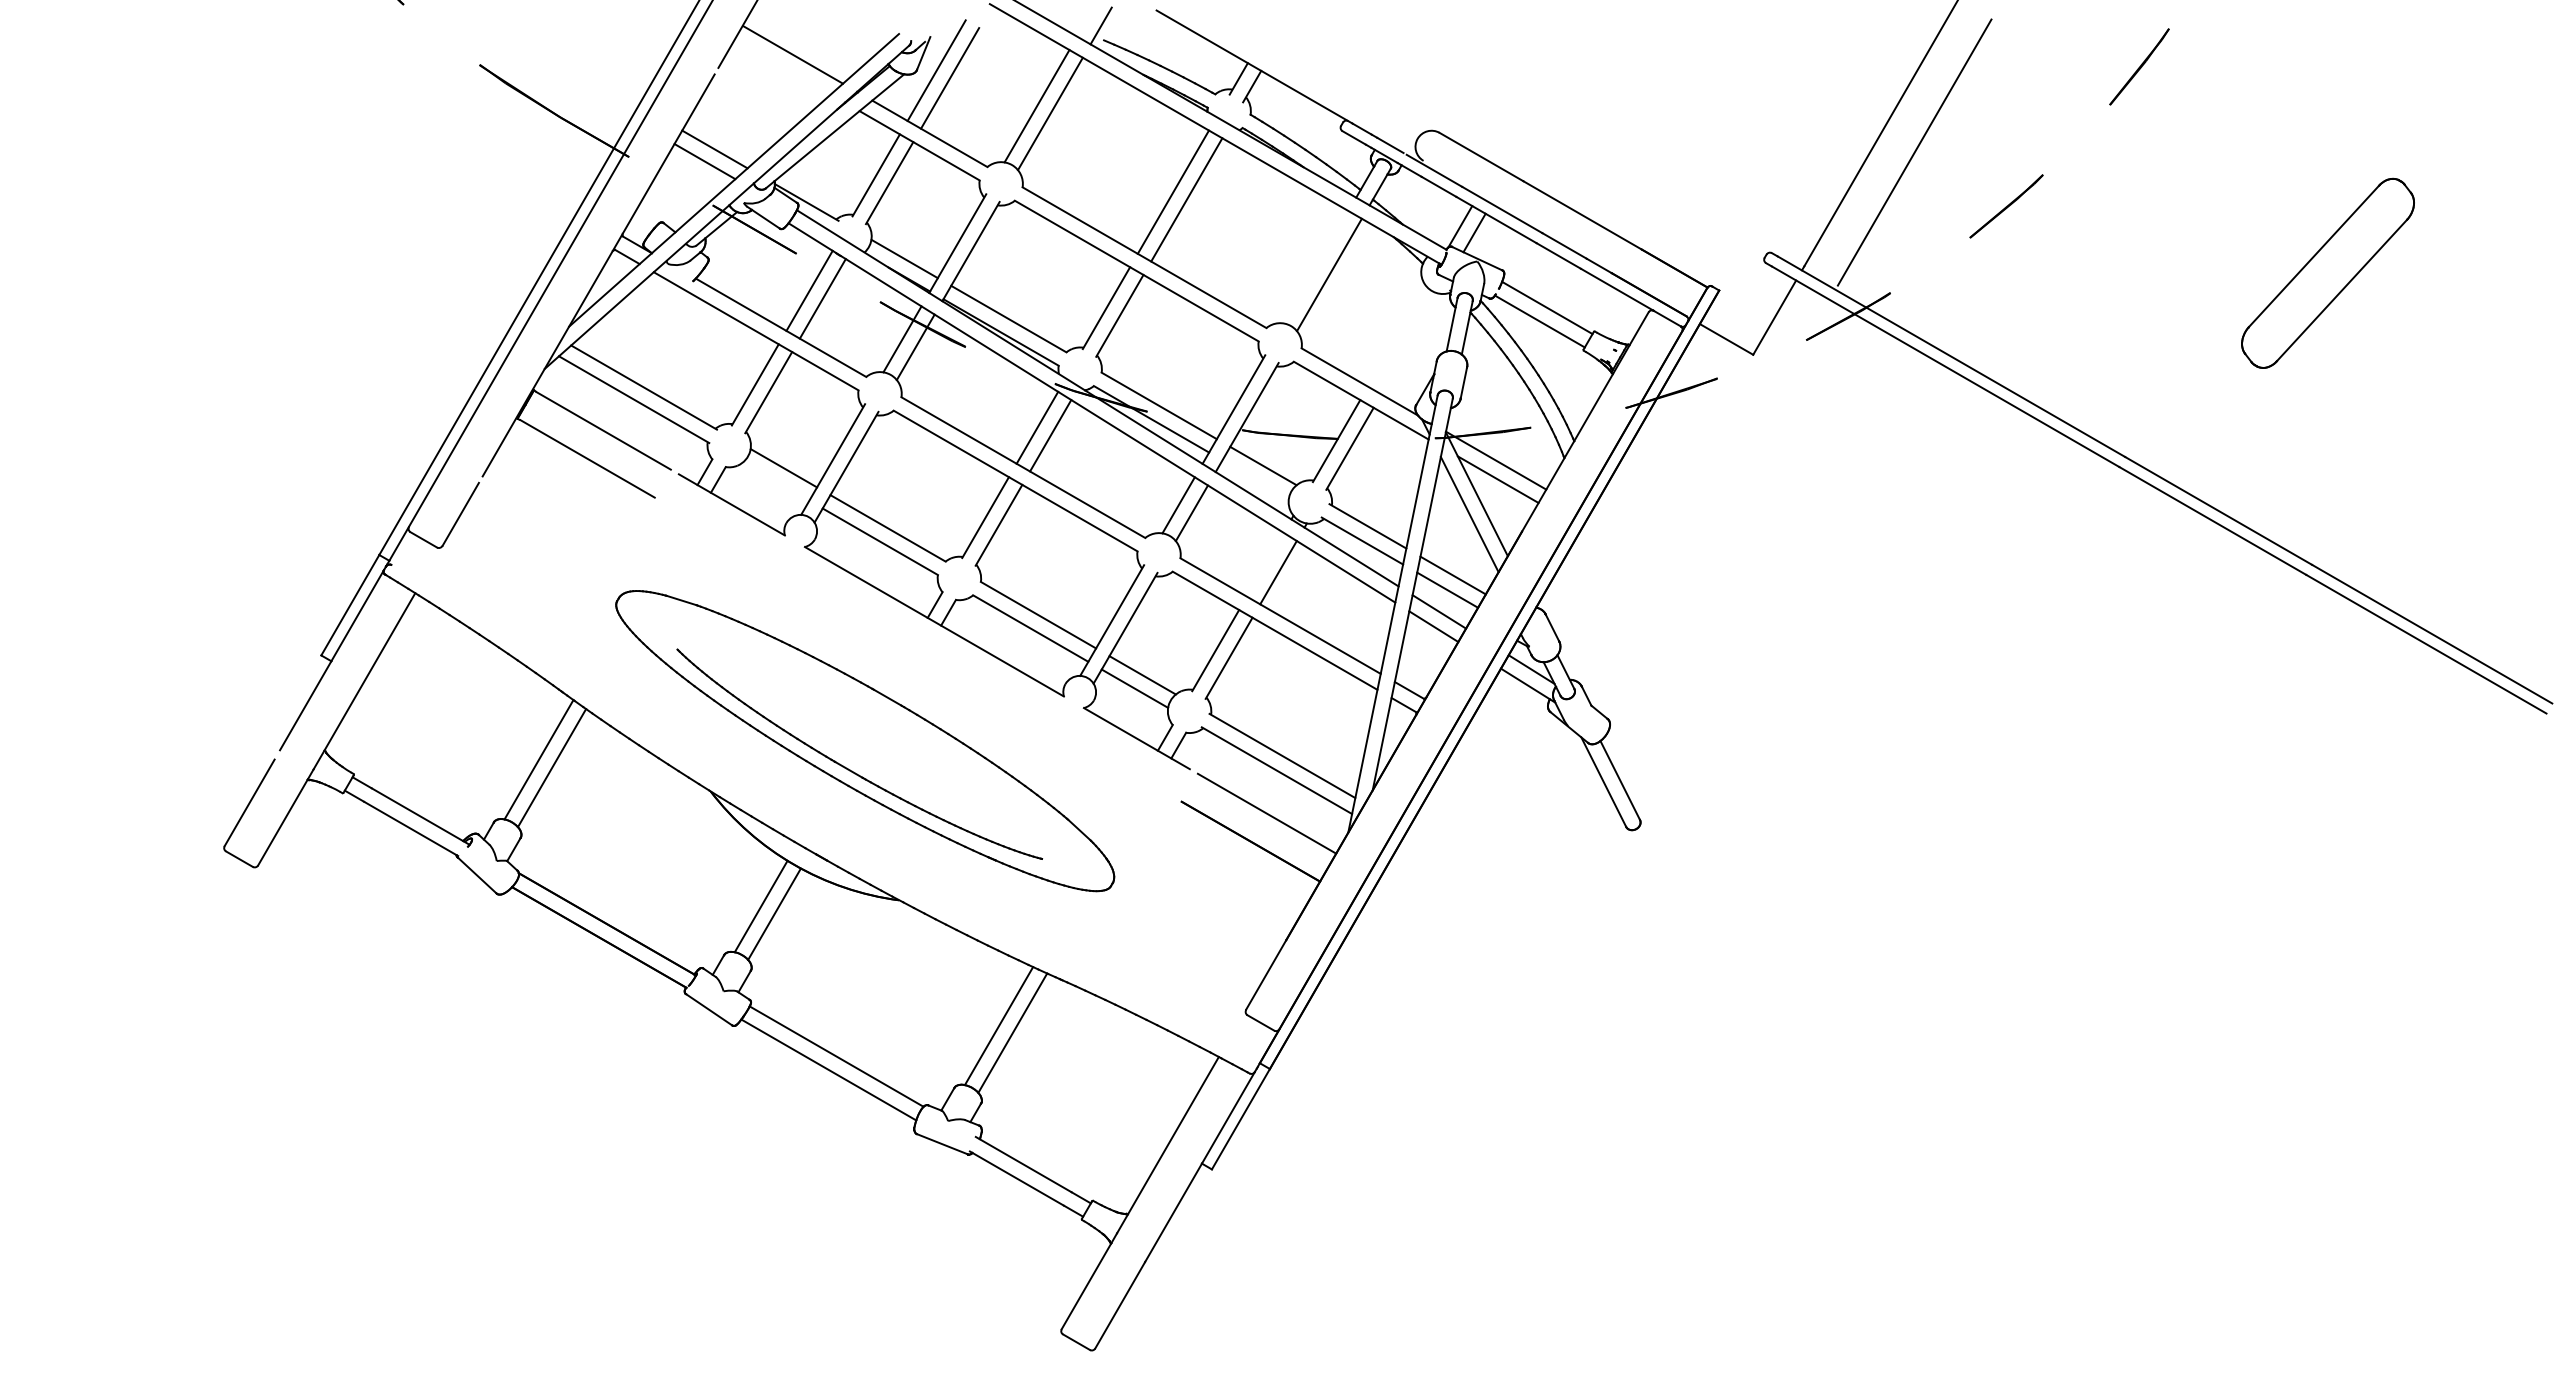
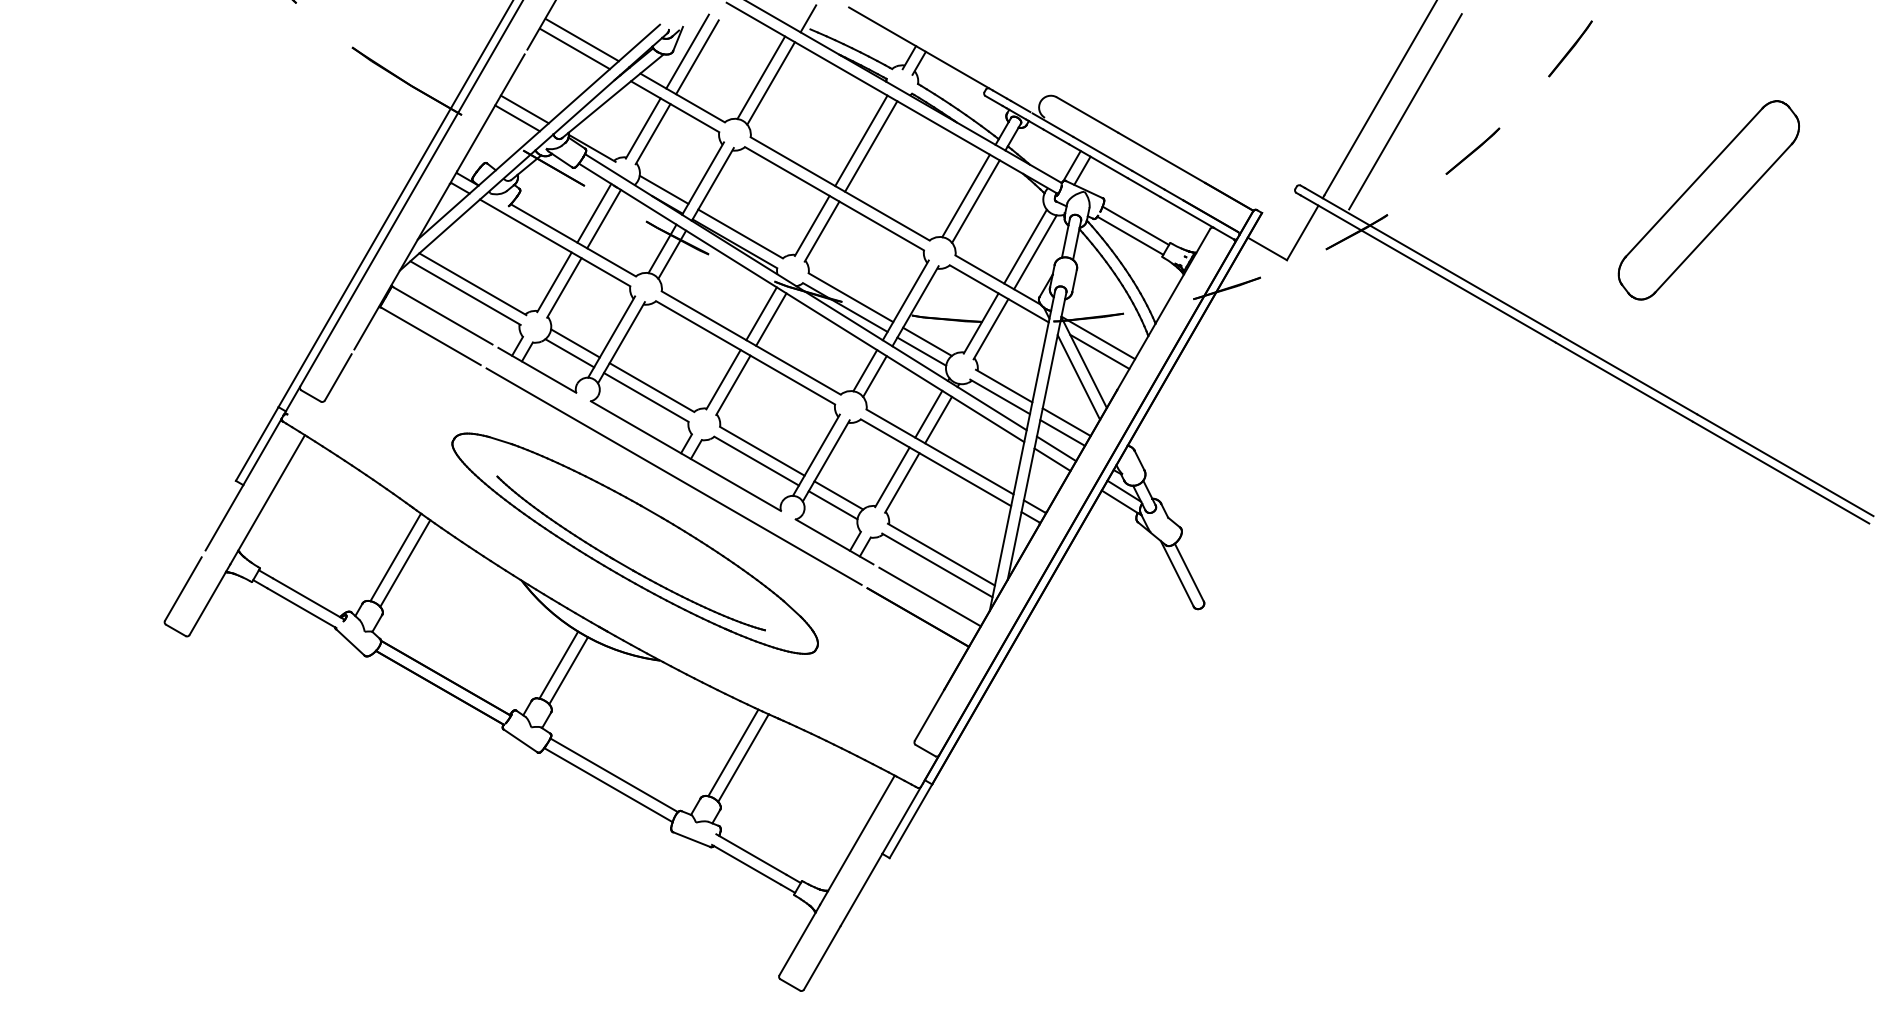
line: (782, 66) -> (574, 48), added
line: (1315, 267) -> (965, 196), added
part: (2327, 273) -> (1708, 200), size x1.43
line: (1397, 336) -> (1025, 246), added
line: (1410, 343) -> (1035, 251), added
line: (1255, 479) -> (921, 351), added
line: (775, 481) -> (569, 353), added
line: (1264, 564) -> (928, 414), added
line: (917, 649) -> (673, 476), added

